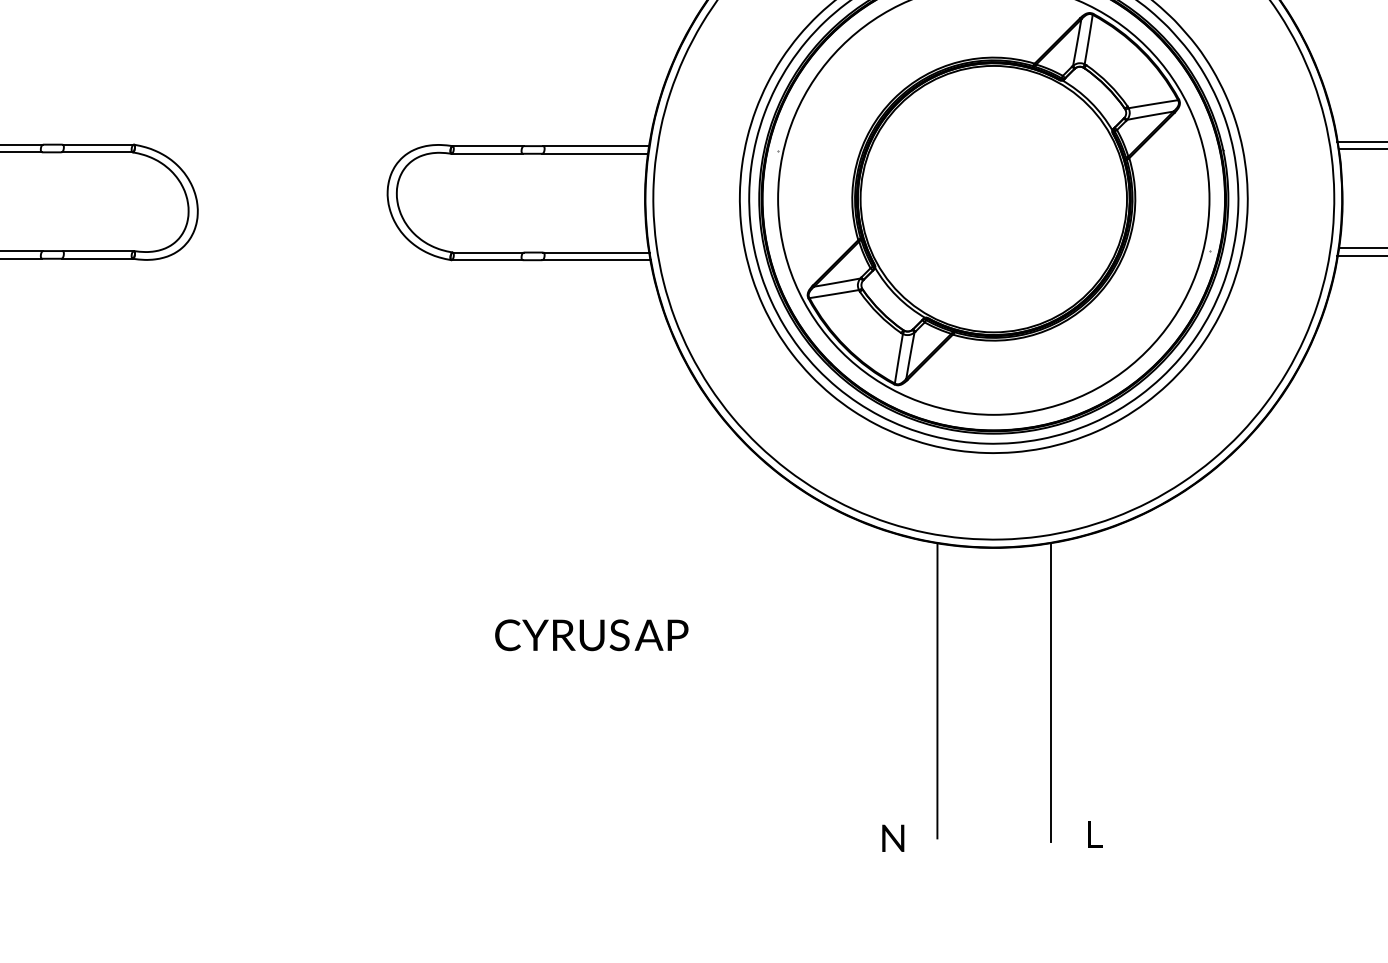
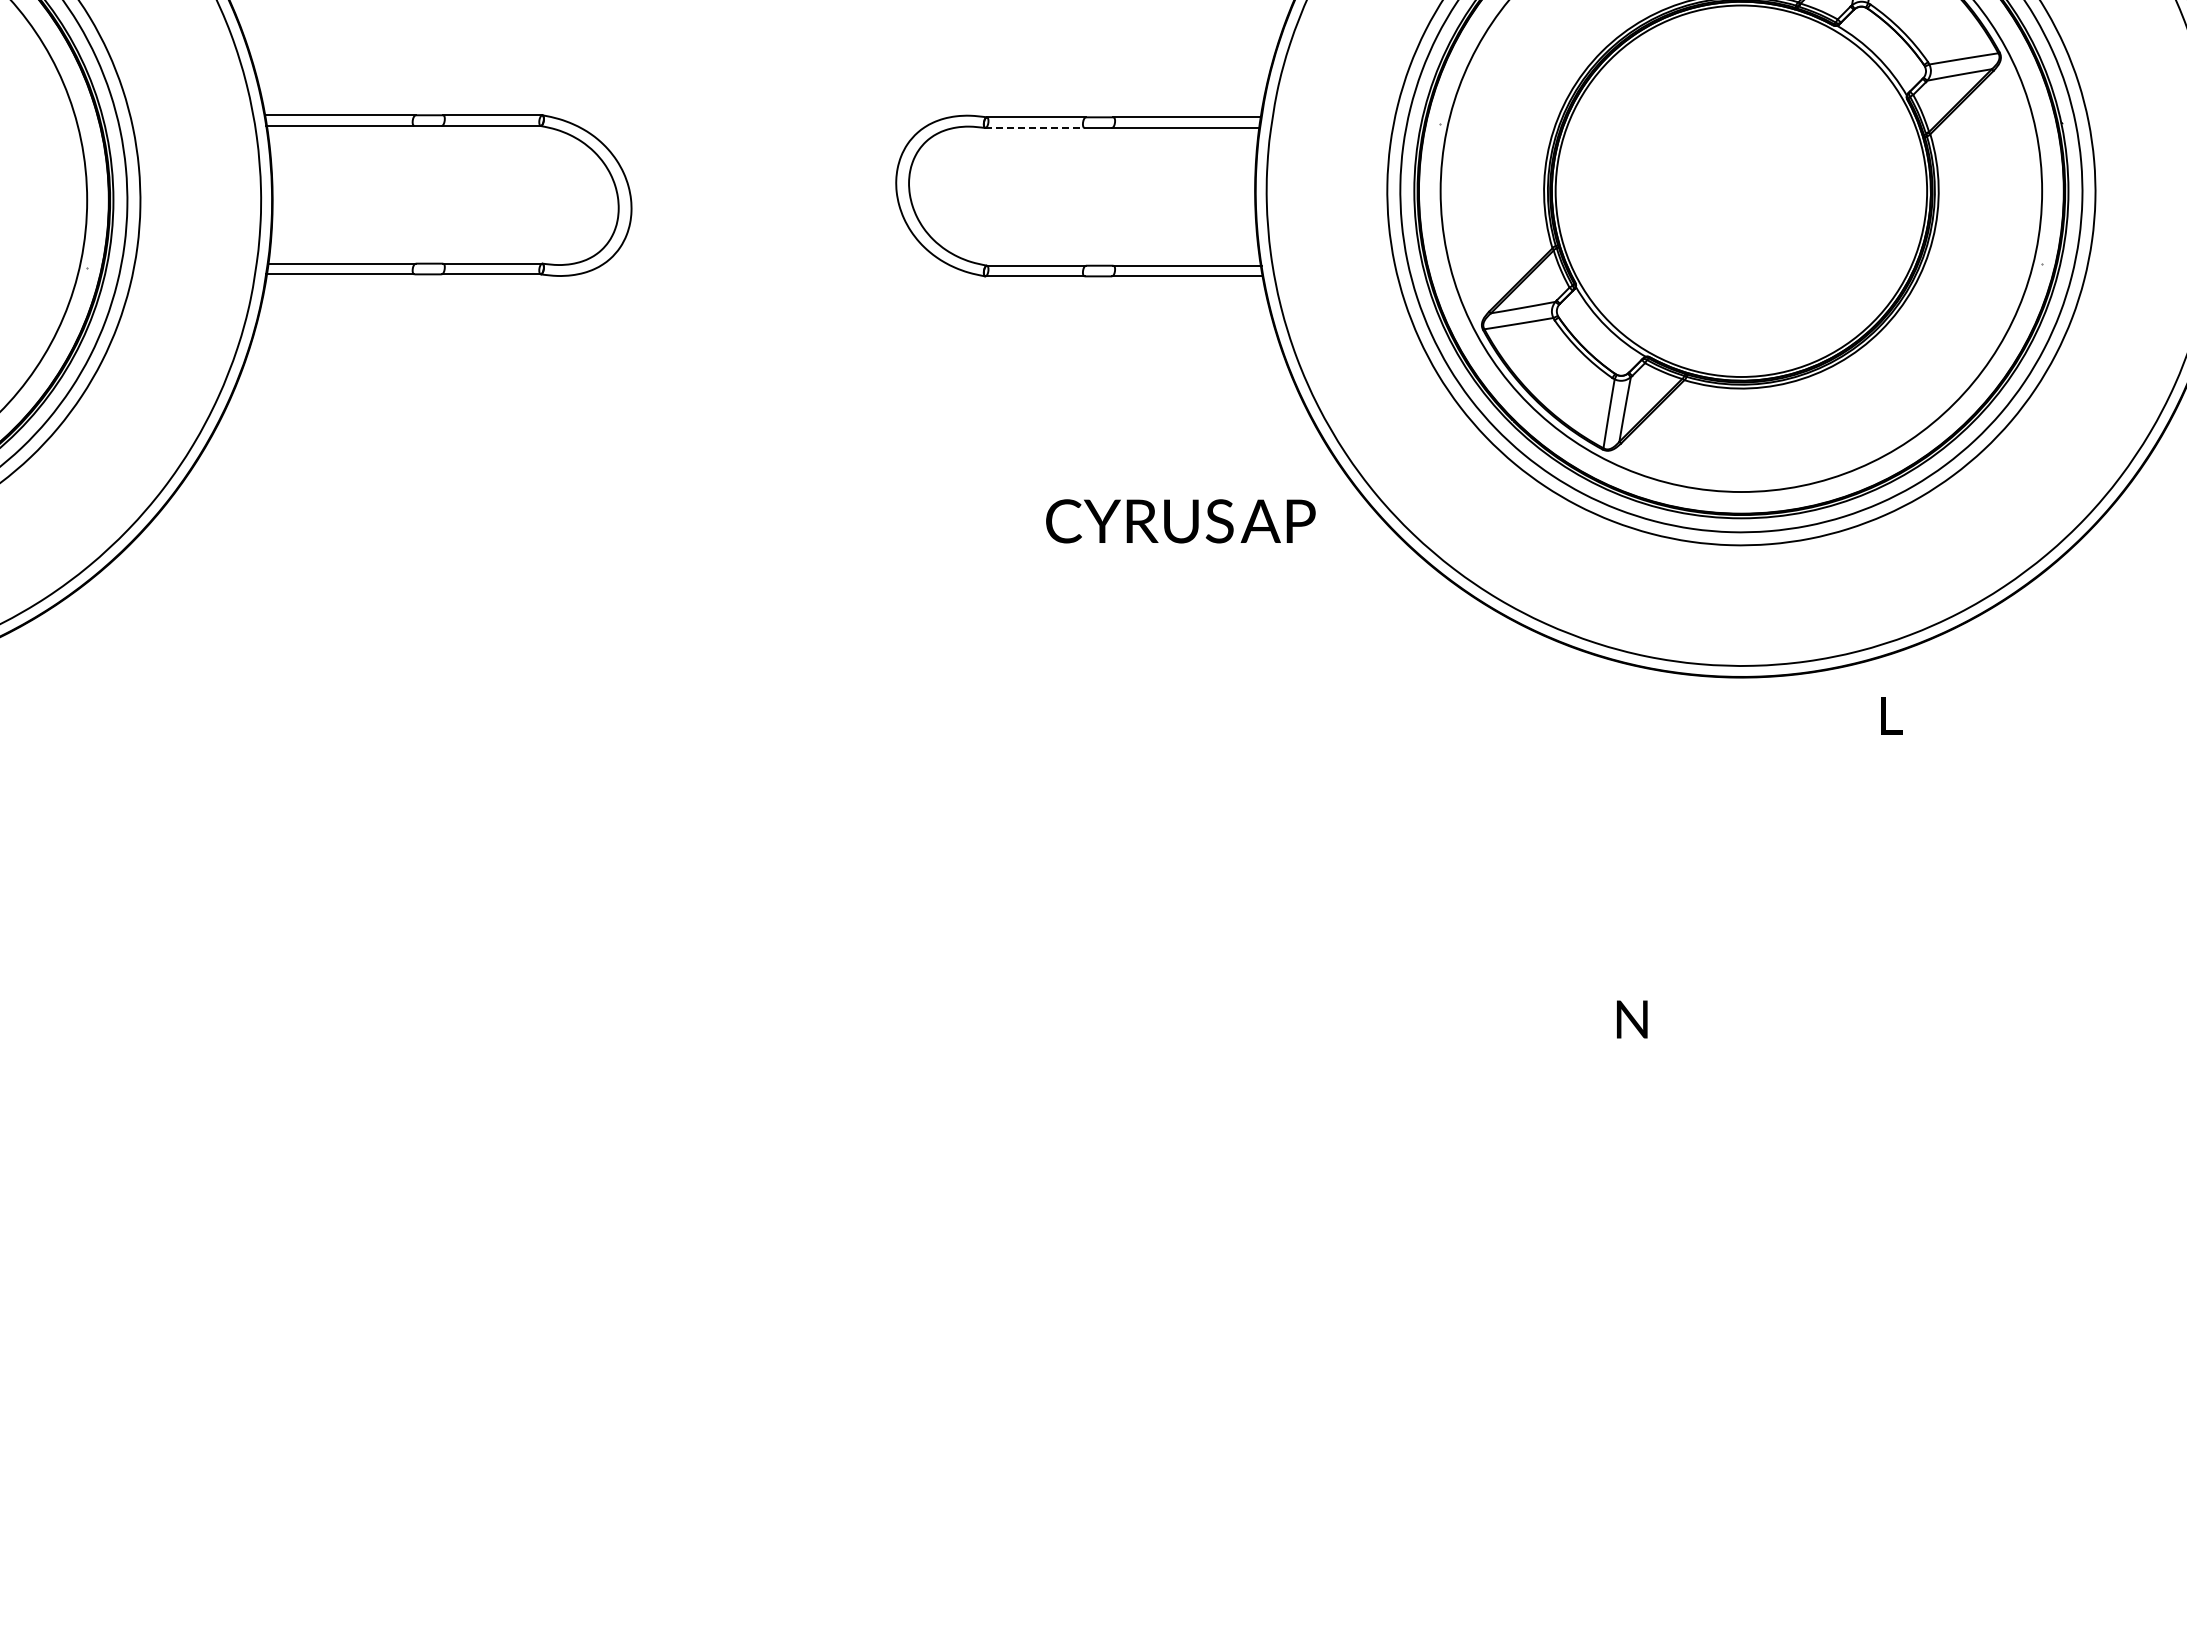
line: (486, 154) -> (1034, 128), solid -> dashed
text: (591, 635) -> (1180, 521), moved
line: (937, 691) -> (1662, 877), removed
line: (1050, 692) -> (1820, 879), removed
text: (1095, 834) -> (1891, 715), moved
text: (893, 838) -> (1632, 1019), moved

